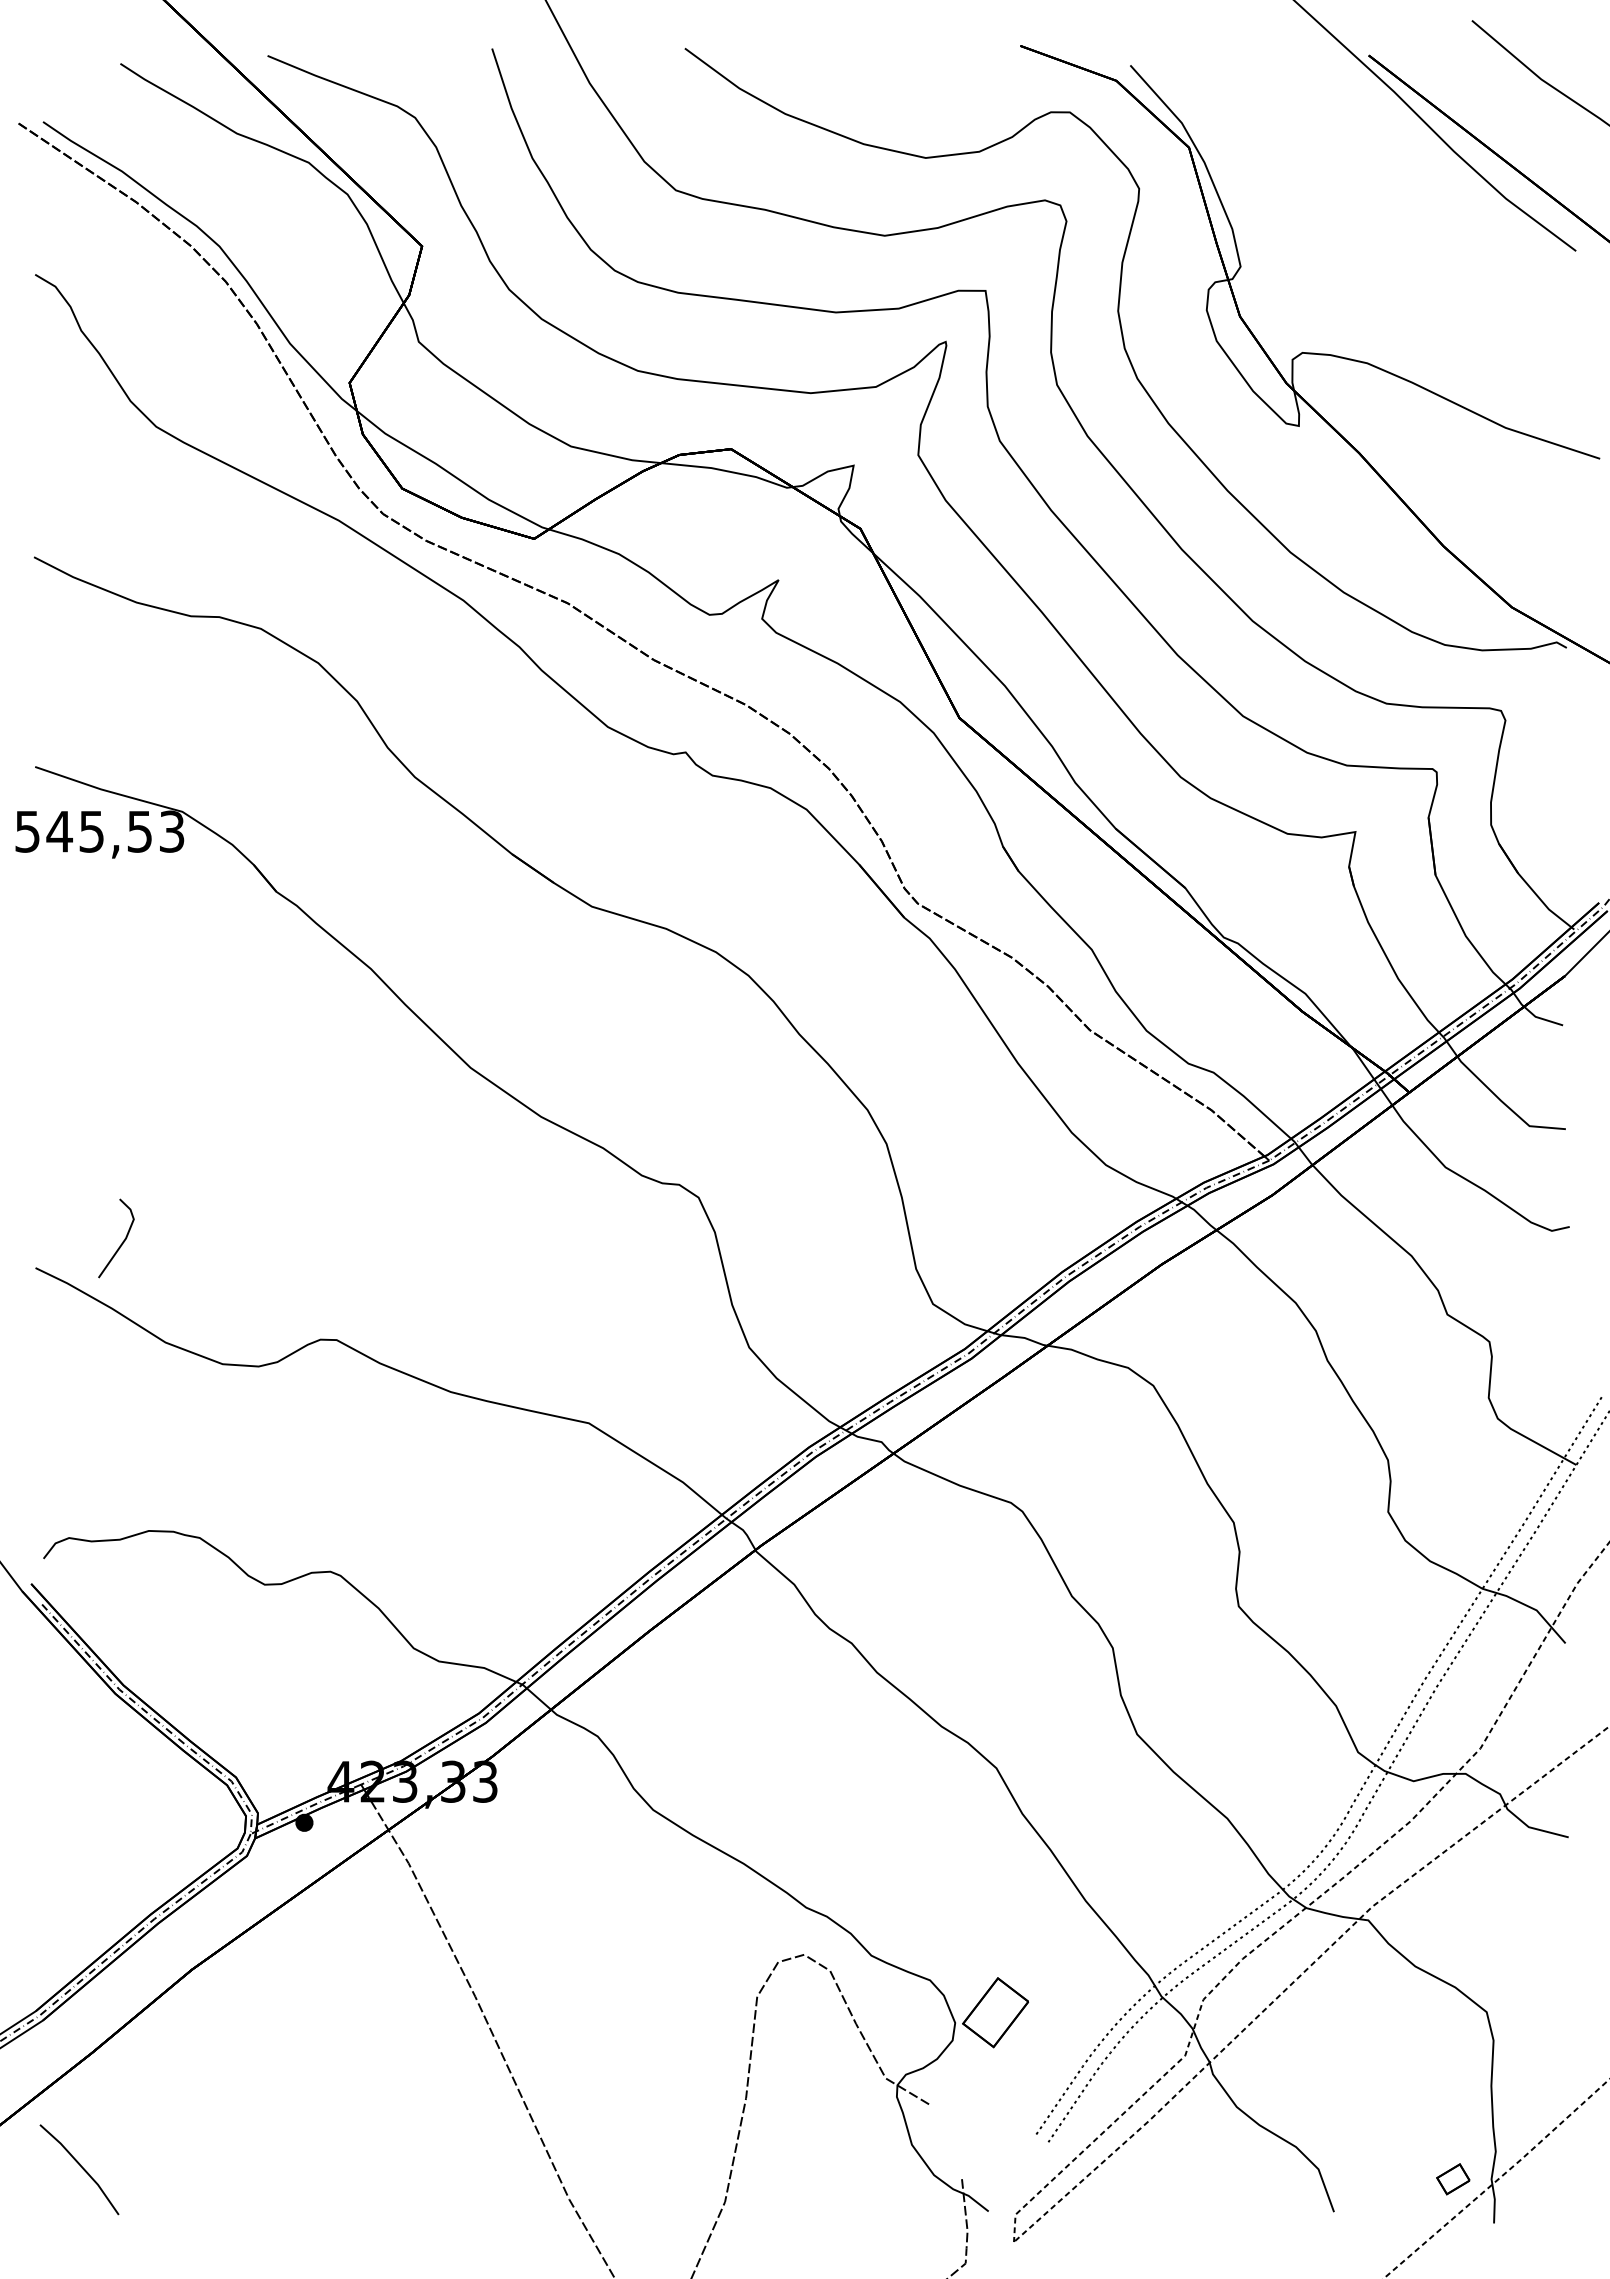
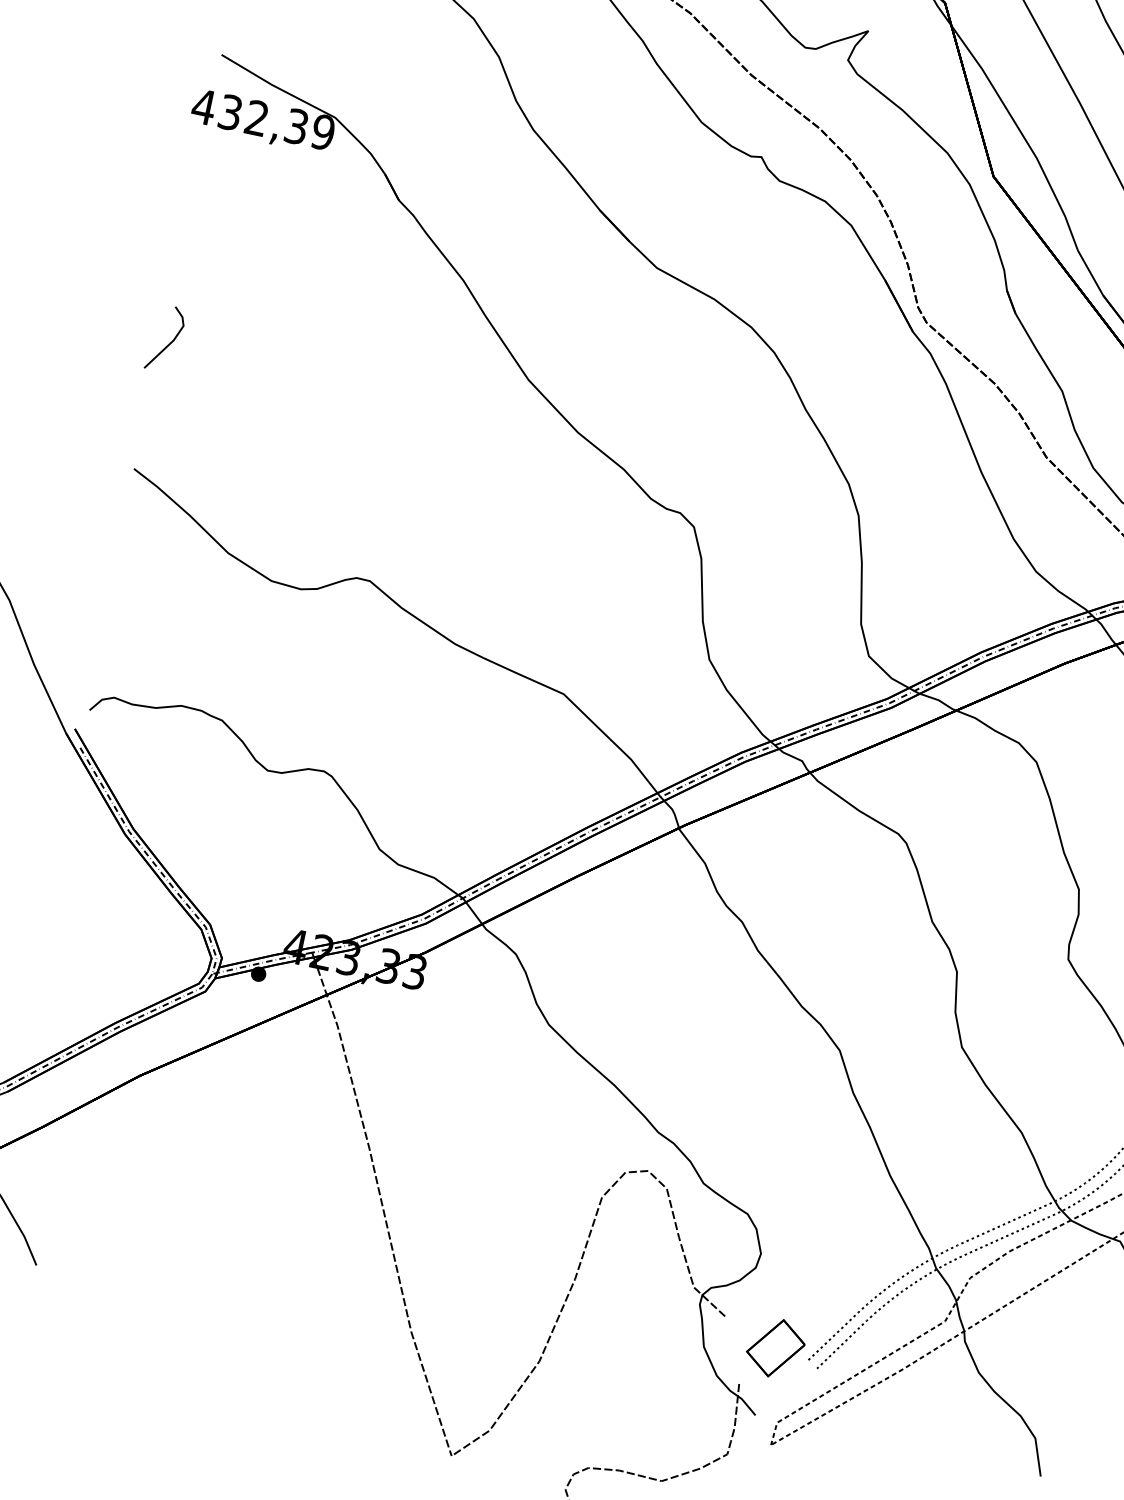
text: (99, 831) -> (263, 119), 545,53 -> 432,39
line: (122, 1241) -> (170, 342), moved
part: (995, 2012) -> (775, 1348), moved

